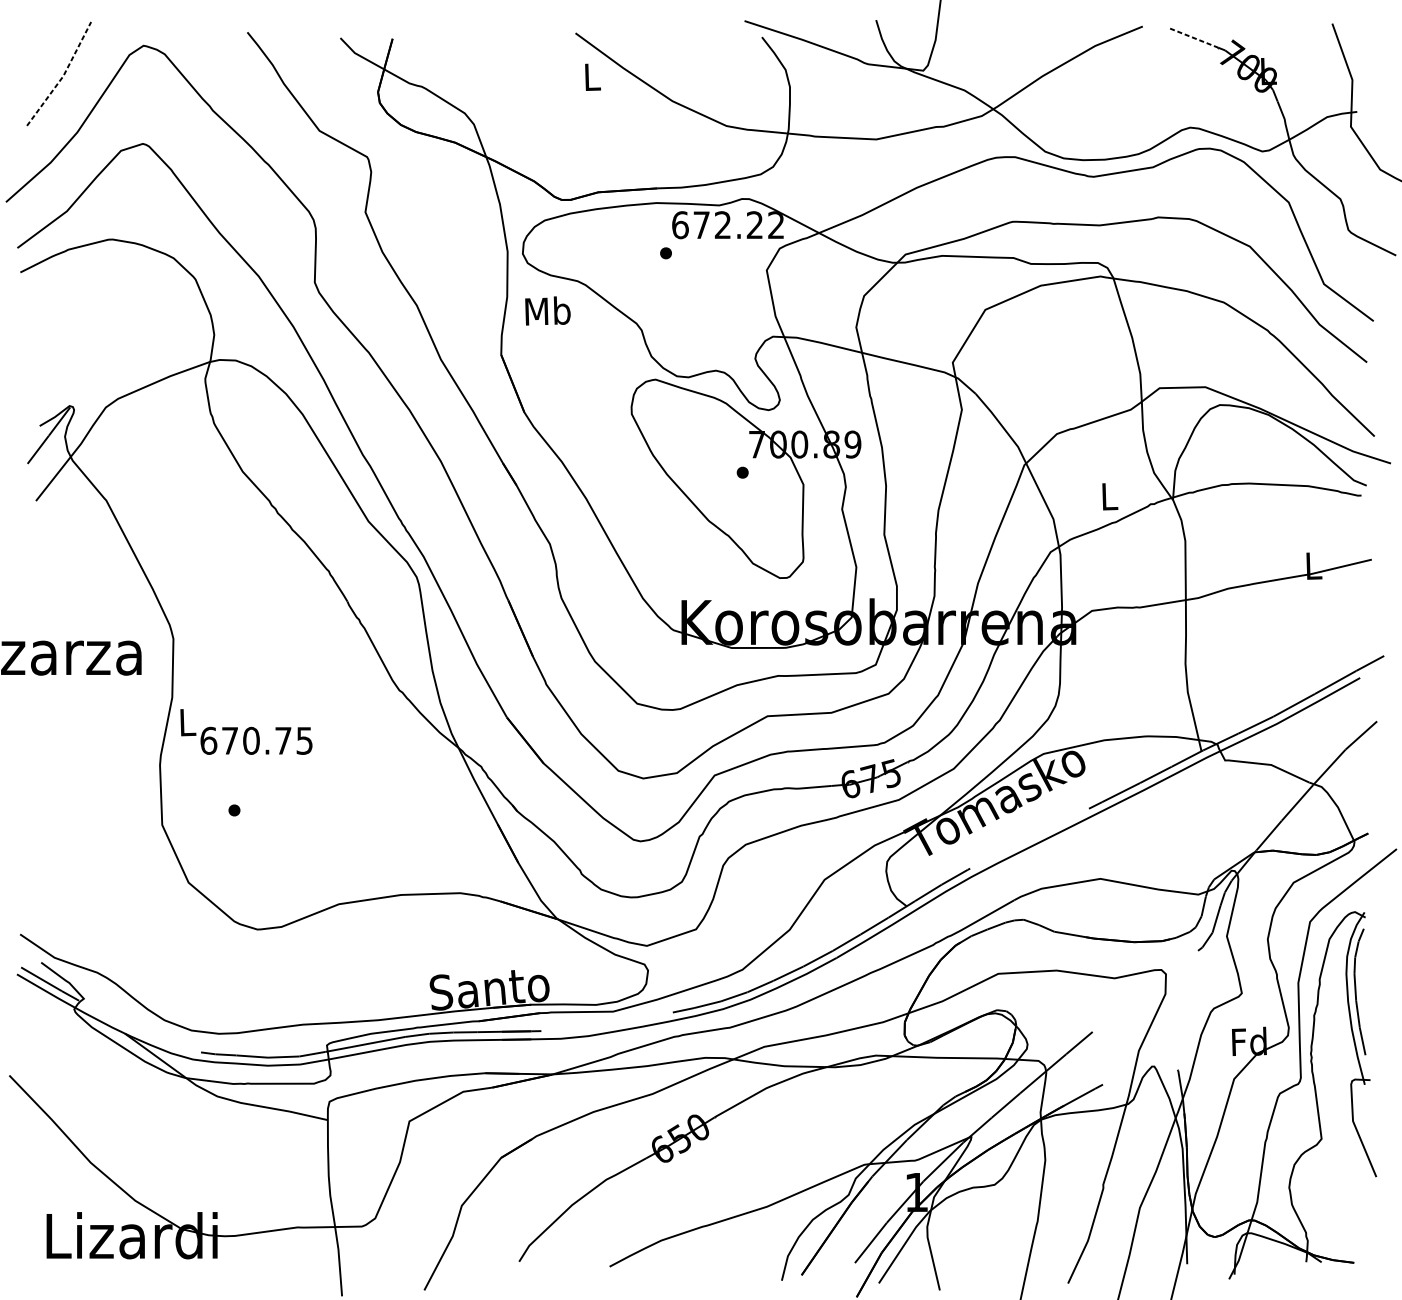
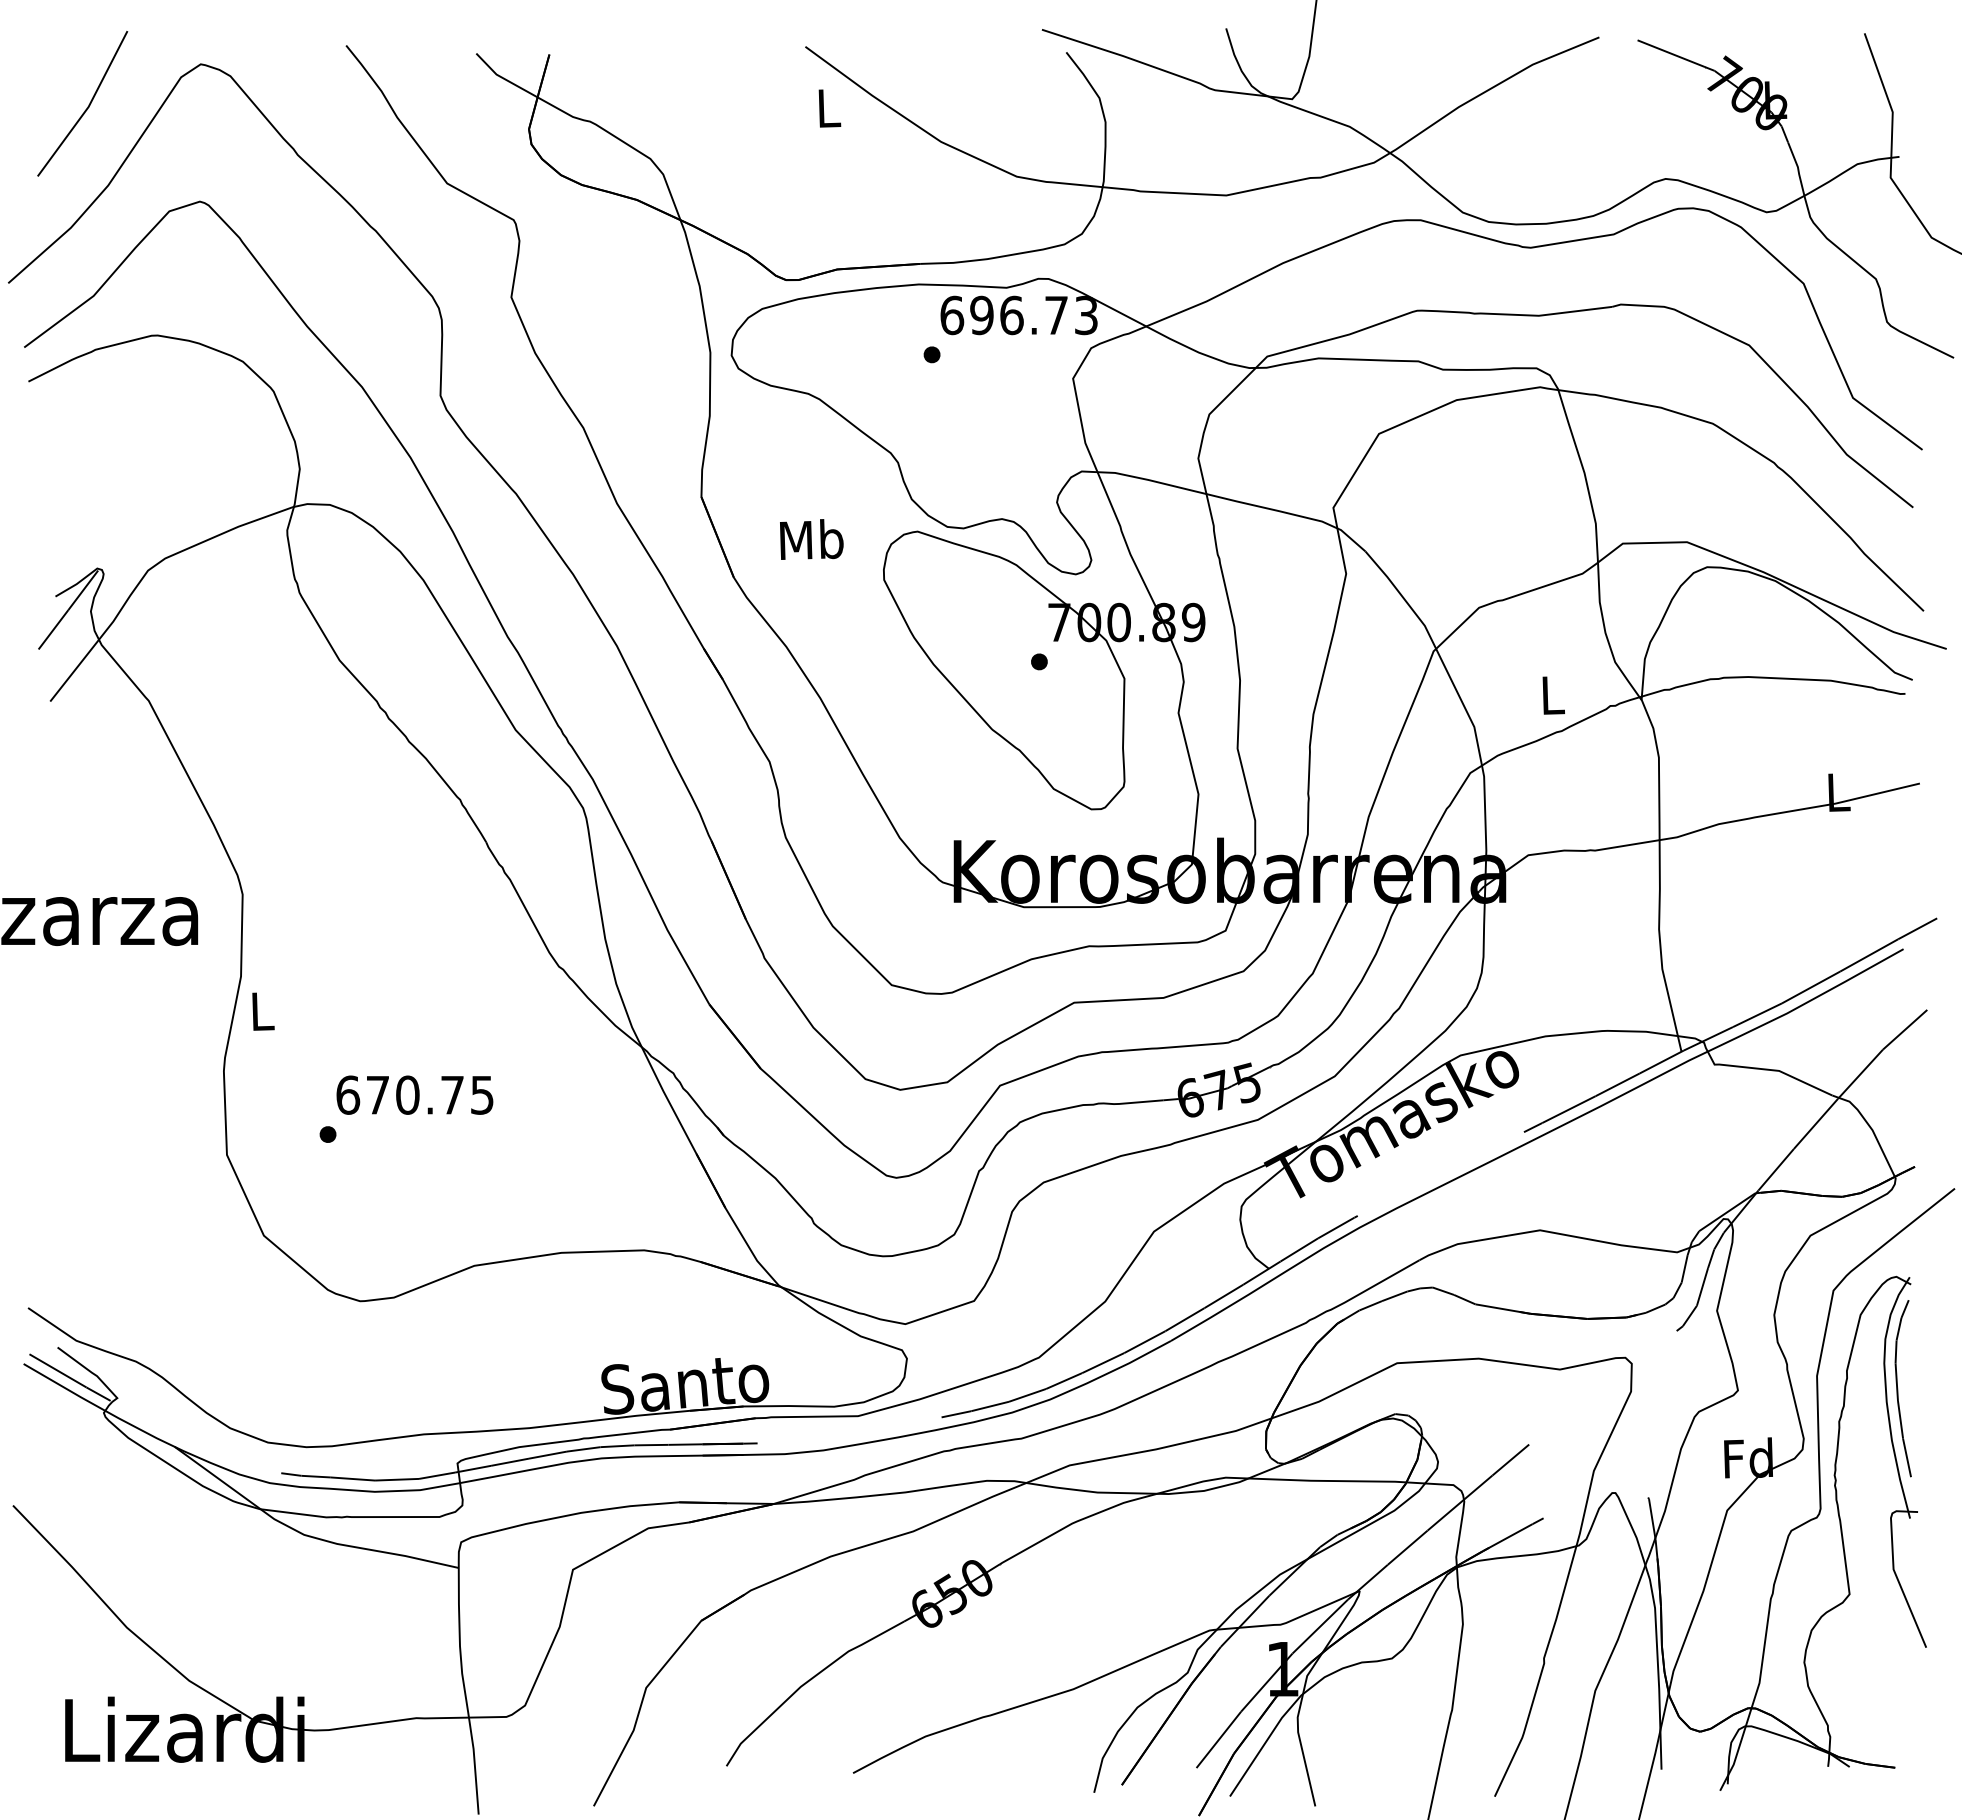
line: (1194, 38) -> (1671, 53), dashed -> solid
line: (63, 75) -> (88, 106), dashed -> solid
text: (738, 225) -> (1033, 315), 672.22 -> 696.73
text: (547, 310) -> (811, 539), moved
text: (256, 740) -> (414, 1094), moved

